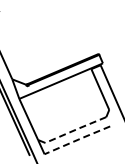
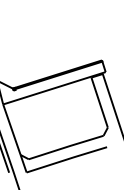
line: (76, 129) -> (67, 146), dashed -> solid
line: (77, 139) -> (67, 158), dashed -> solid

